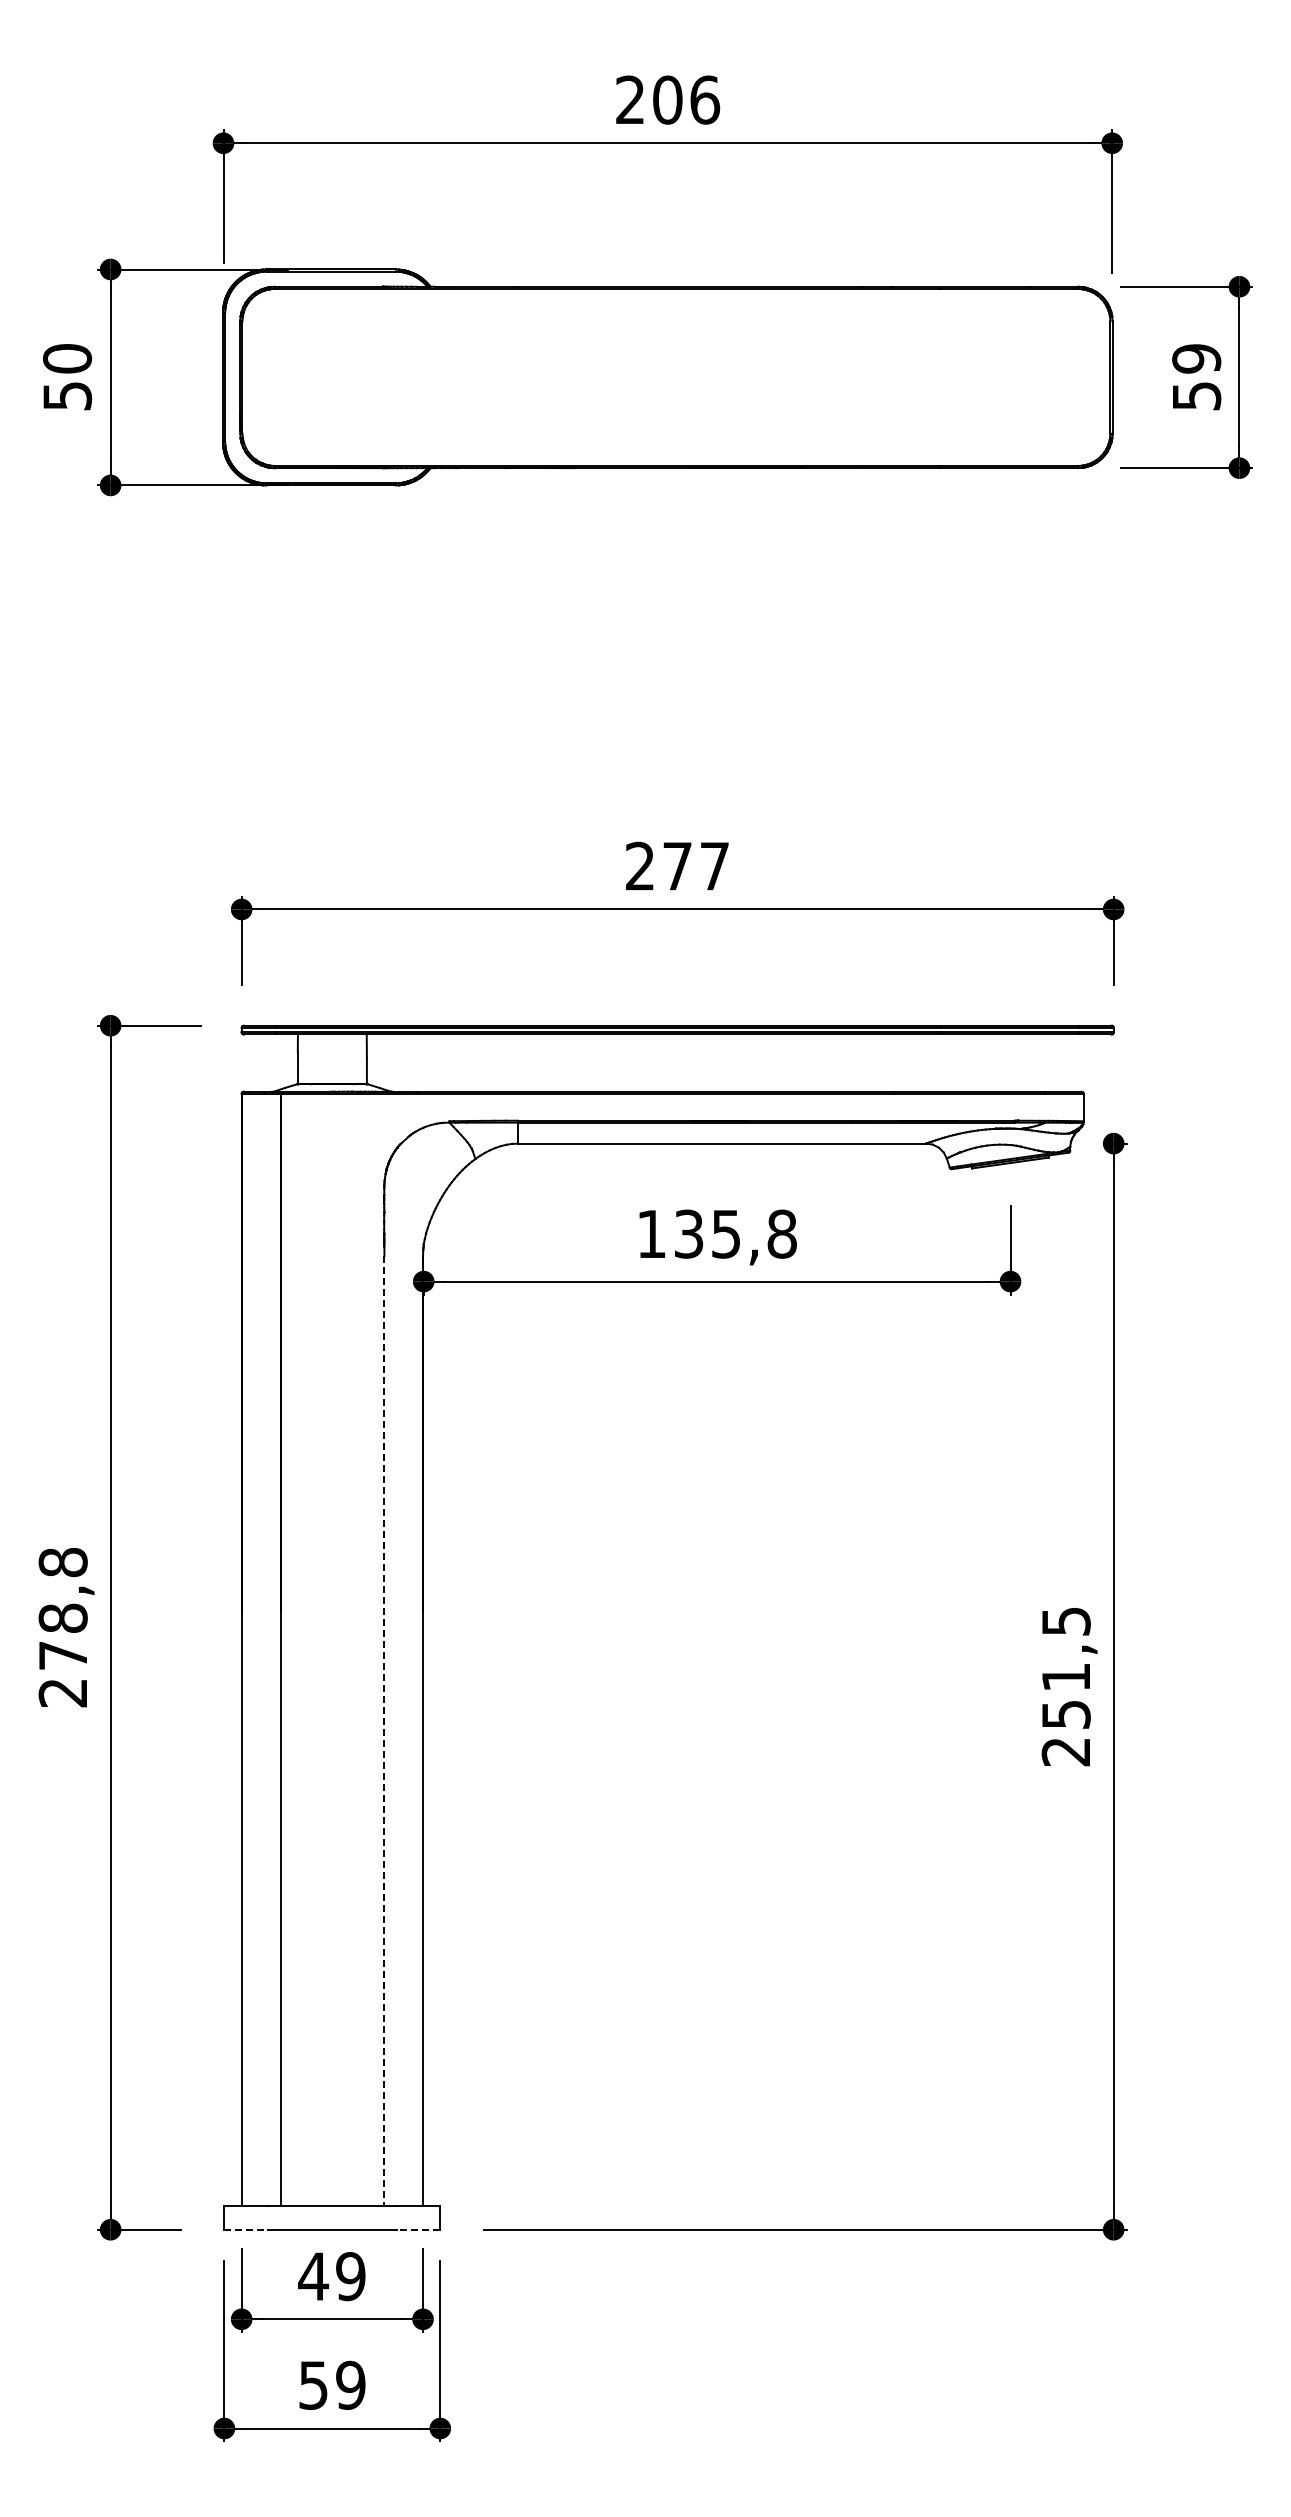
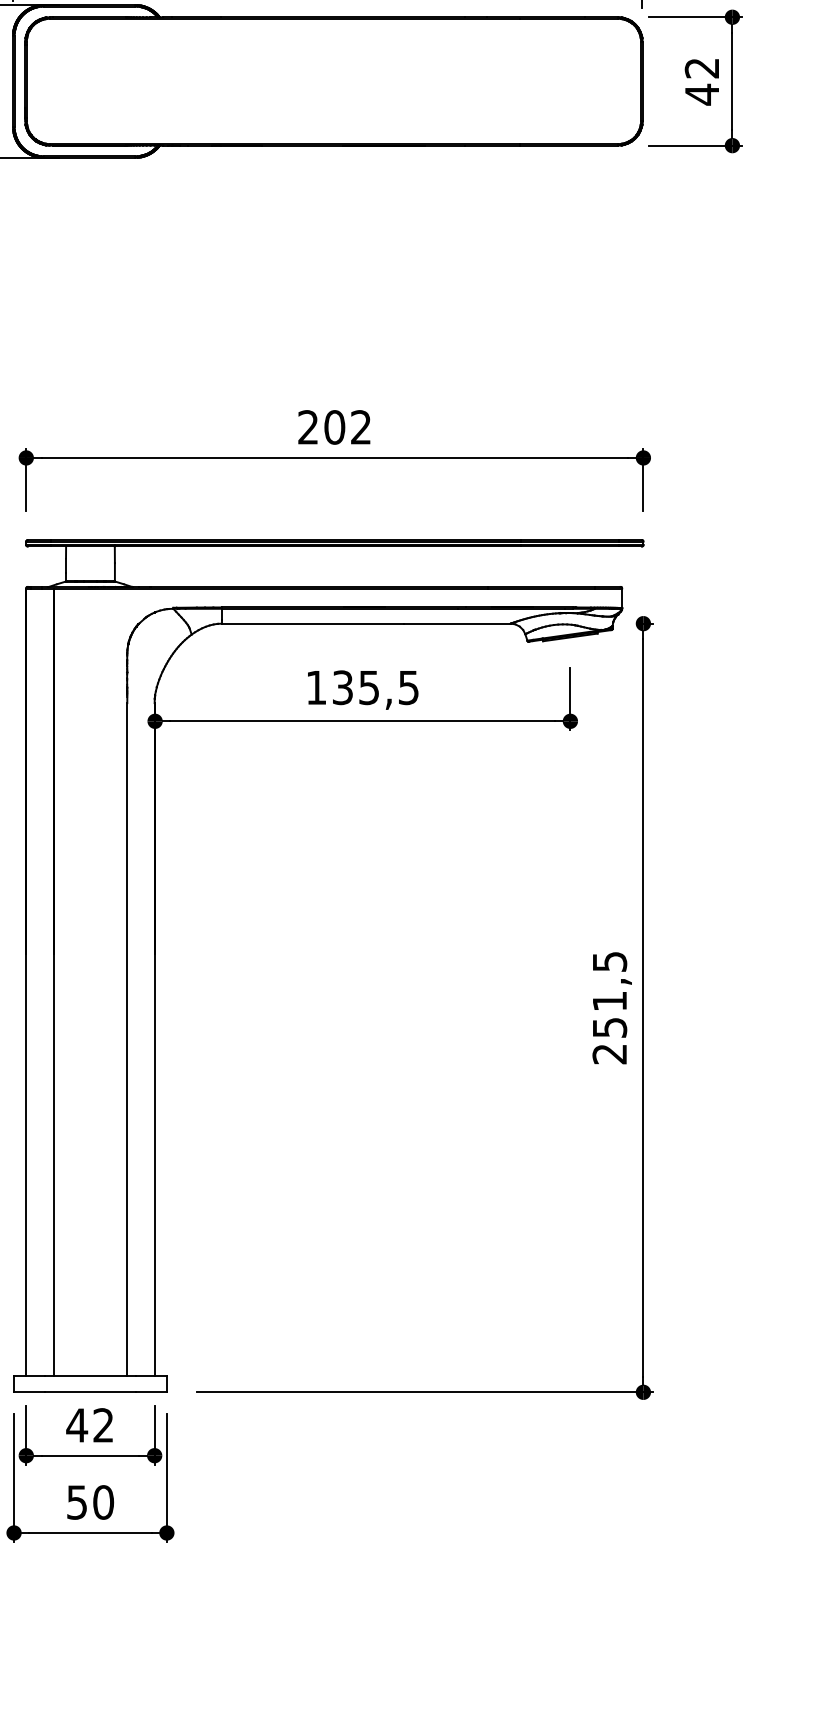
text: (1196, 377) -> (702, 81), 59 -> 42
text: (695, 865) -> (347, 426), 277 -> 202
text: (781, 1233) -> (408, 687), 135,8 -> 135,5
line: (384, 1731) -> (127, 1039), dashed -> solid
line: (245, 2229) -> (29, 1392), dashed -> solid
line: (418, 2229) -> (151, 1392), dashed -> solid
text: (350, 2276) -> (103, 1425), 49 -> 42
text: (350, 2385) -> (103, 1502), 59 -> 50

